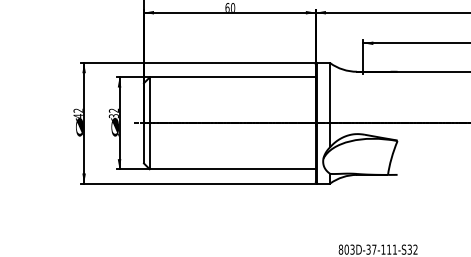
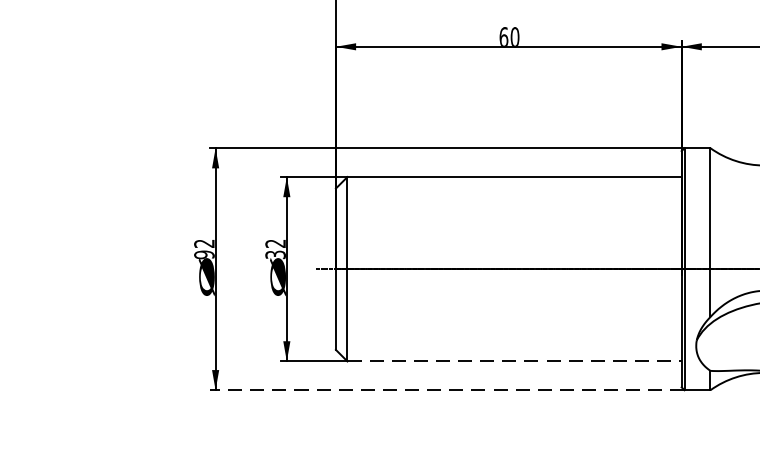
text: (77, 116) -> (202, 255), 42 -> 92
line: (233, 169) -> (515, 362), solid -> dashed
line: (198, 183) -> (445, 390), solid -> dashed

